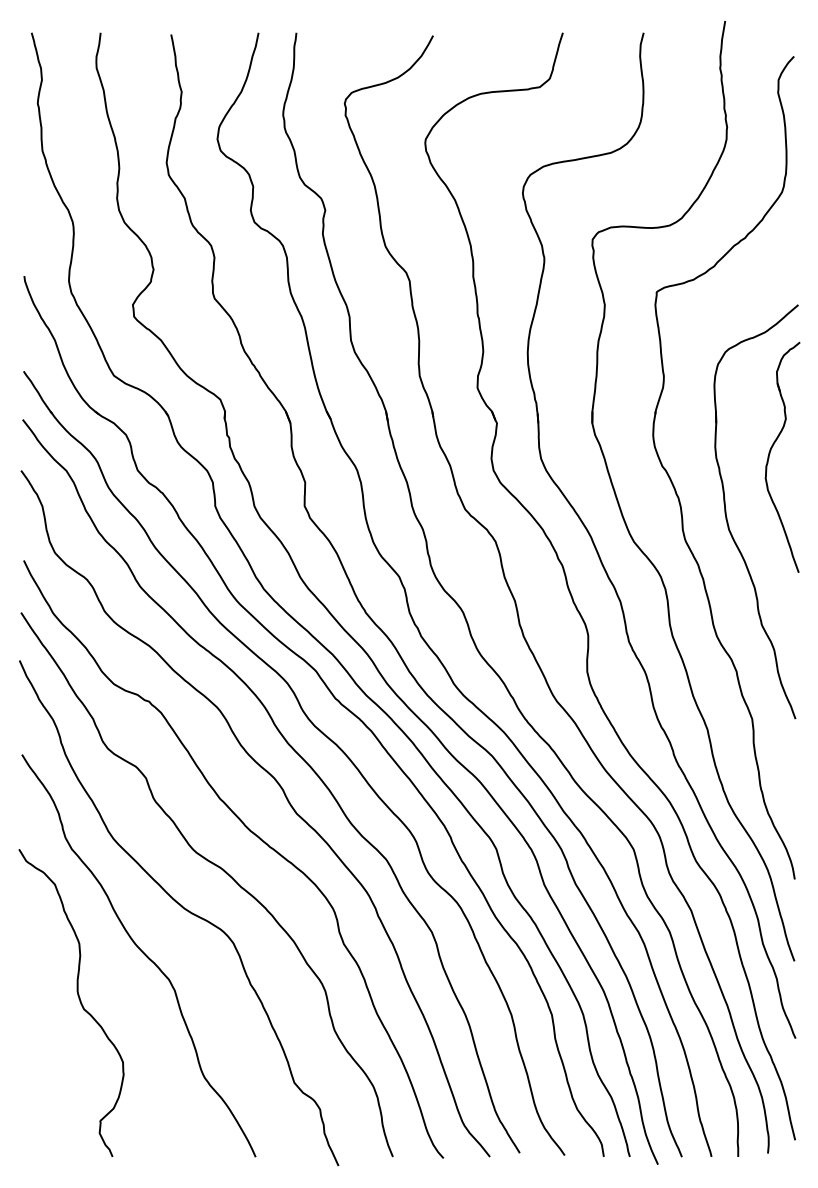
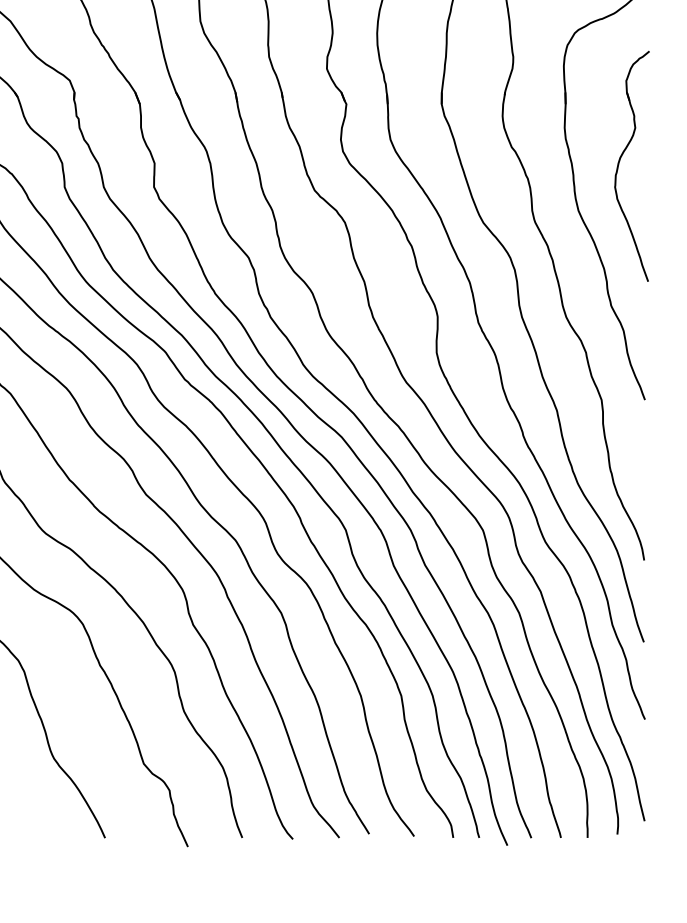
part: (770, 453) -> (619, 162), moved

